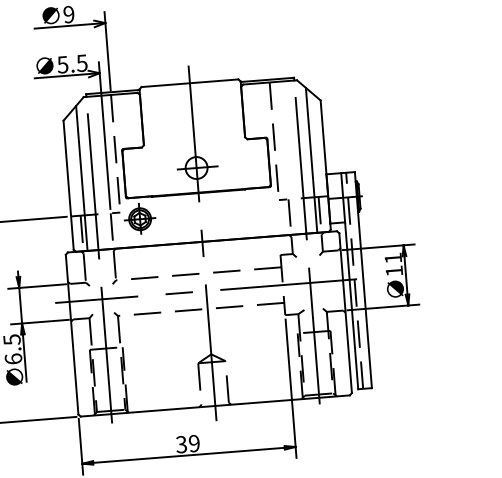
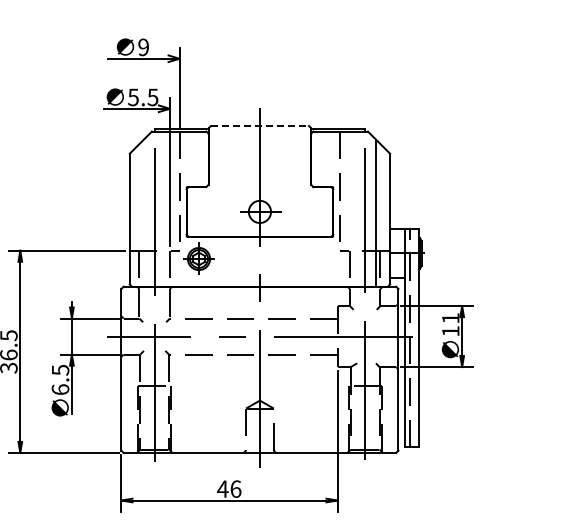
line: (190, 83) -> (260, 126), solid -> dashed
line: (81, 177) -> (143, 212), removed
text: (188, 443) -> (229, 488), 39 -> 46

